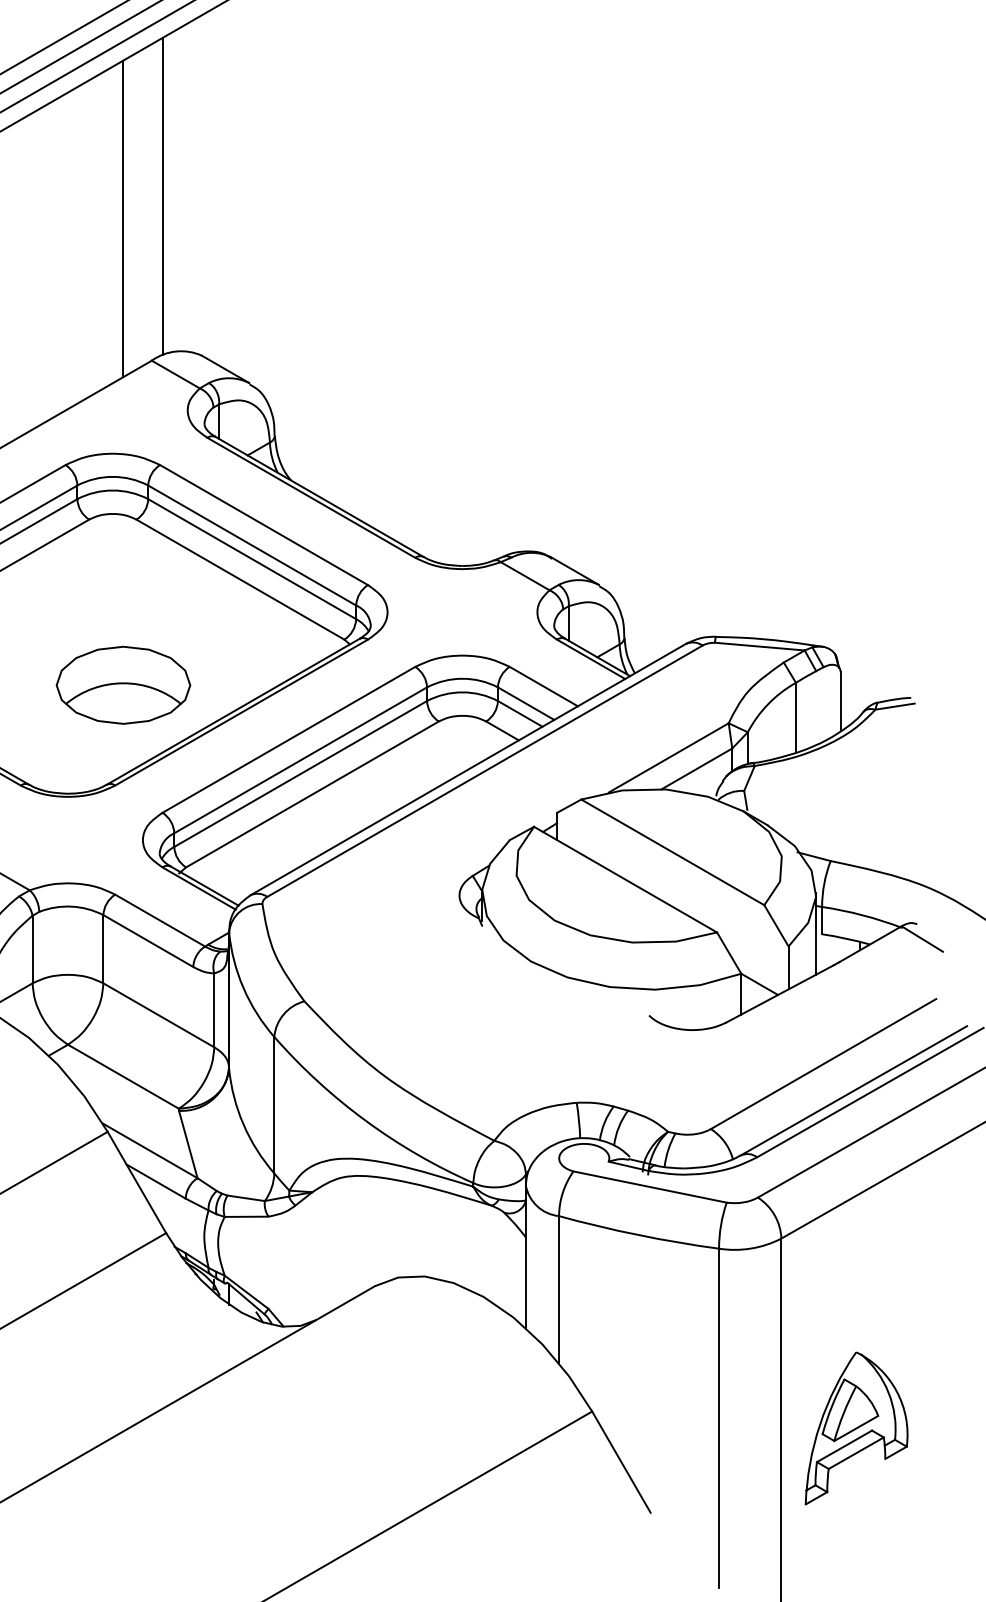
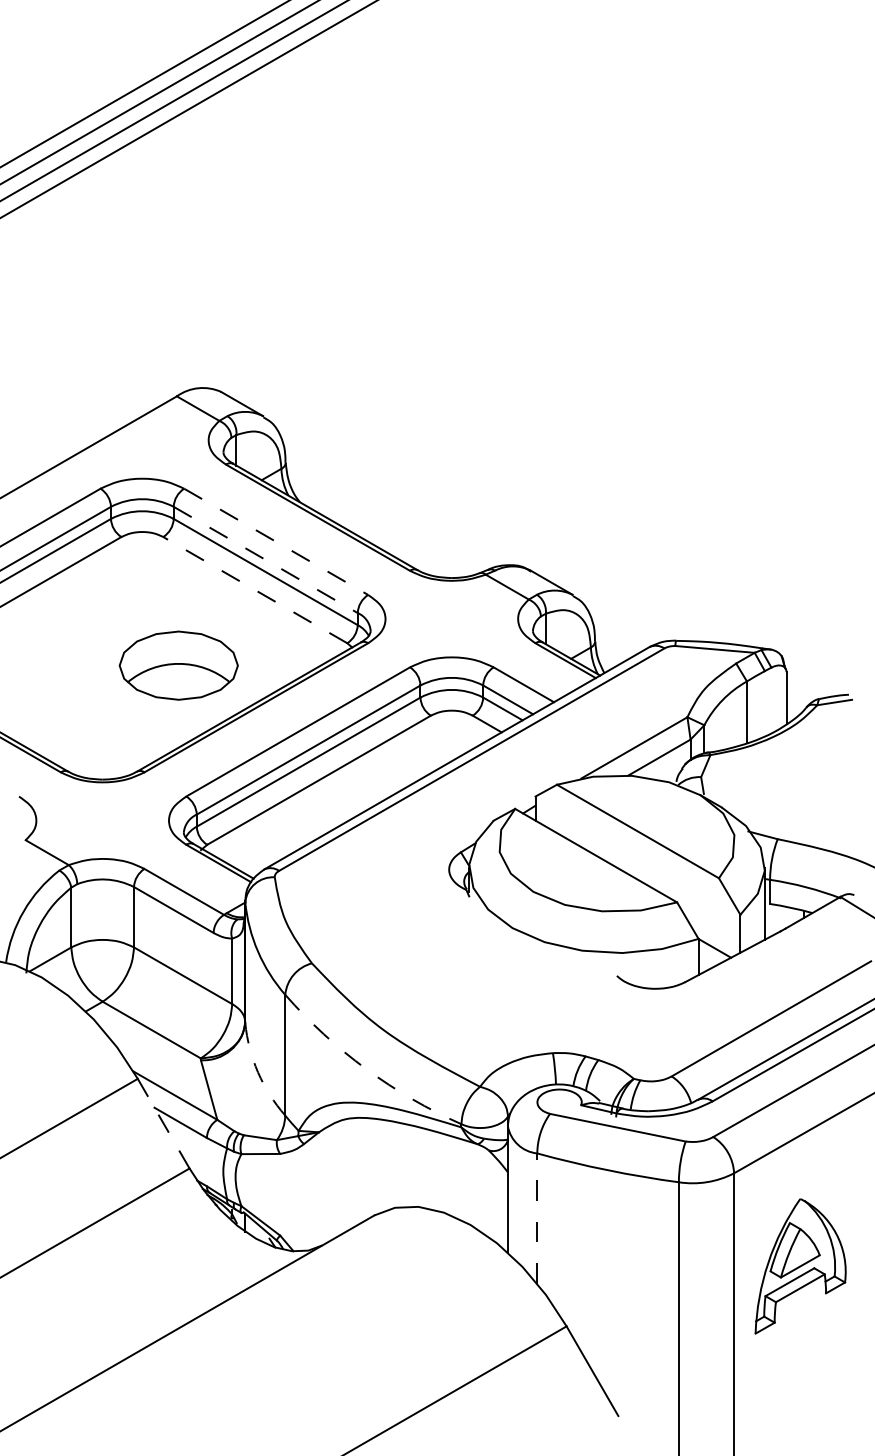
line: (162, 195) -> (186, 250), removed
line: (123, 218) -> (151, 270), removed
line: (264, 525) -> (276, 542), solid -> dashed
line: (253, 546) -> (266, 560), solid -> dashed
line: (239, 578) -> (254, 589), solid -> dashed
part: (123, 685) -> (178, 665), moved
arc: (366, 1121) -> (366, 1069), solid -> dashed
arc: (244, 1124) -> (258, 1072), solid -> dashed
line: (136, 1182) -> (163, 1123), solid -> dashed
line: (559, 1289) -> (537, 1218), solid -> dashed
part: (856, 1428) -> (800, 1266), moved

